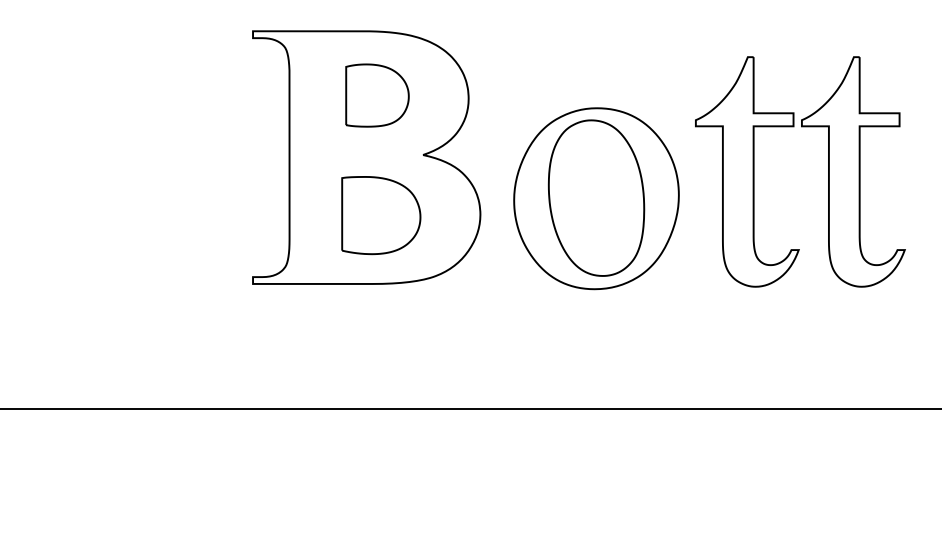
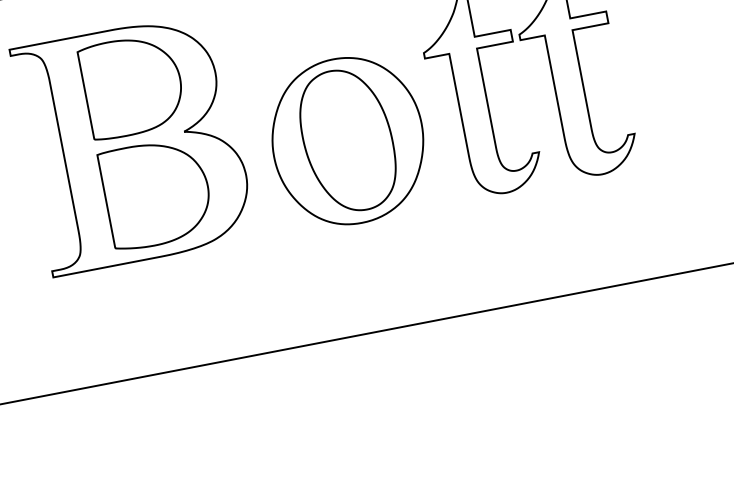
part: (377, 95) -> (132, 86), size x1.67
part: (381, 215) -> (157, 193), size x1.43

